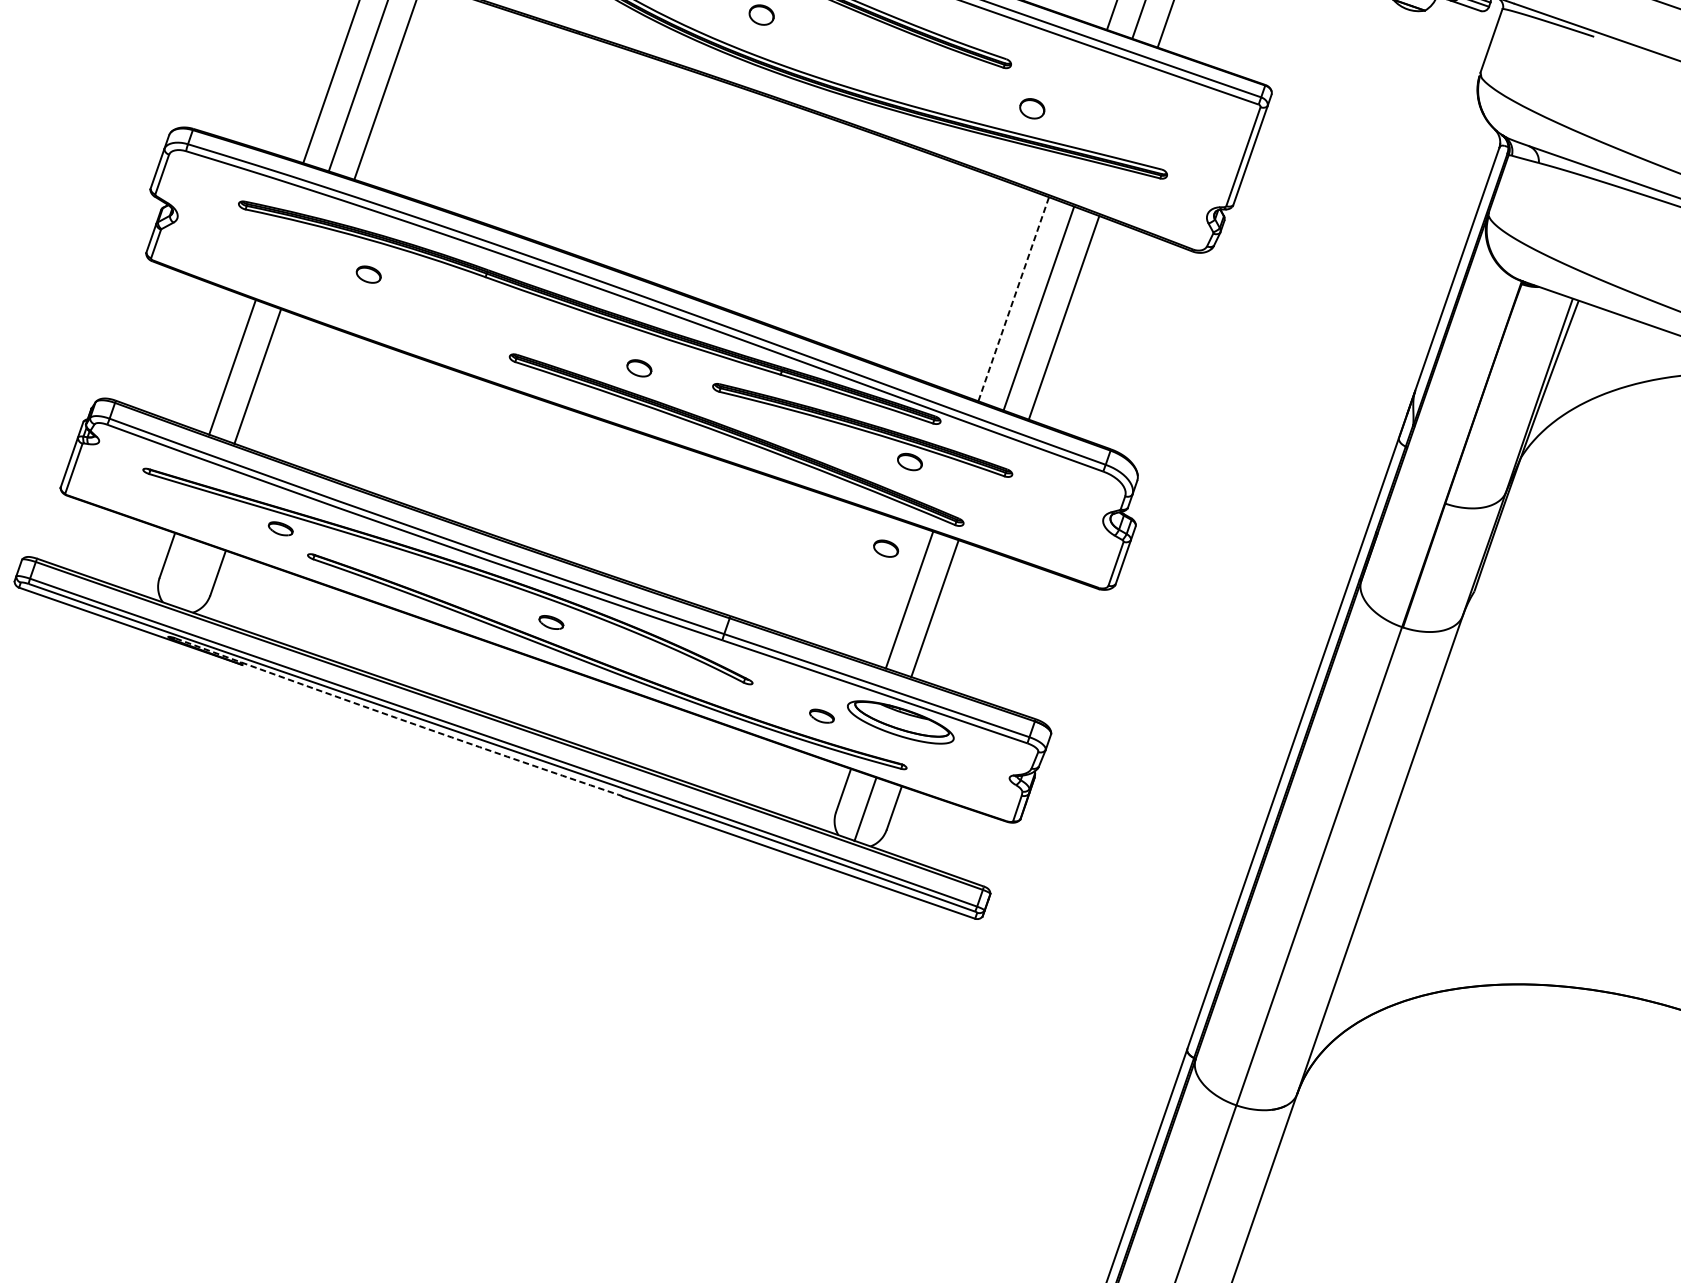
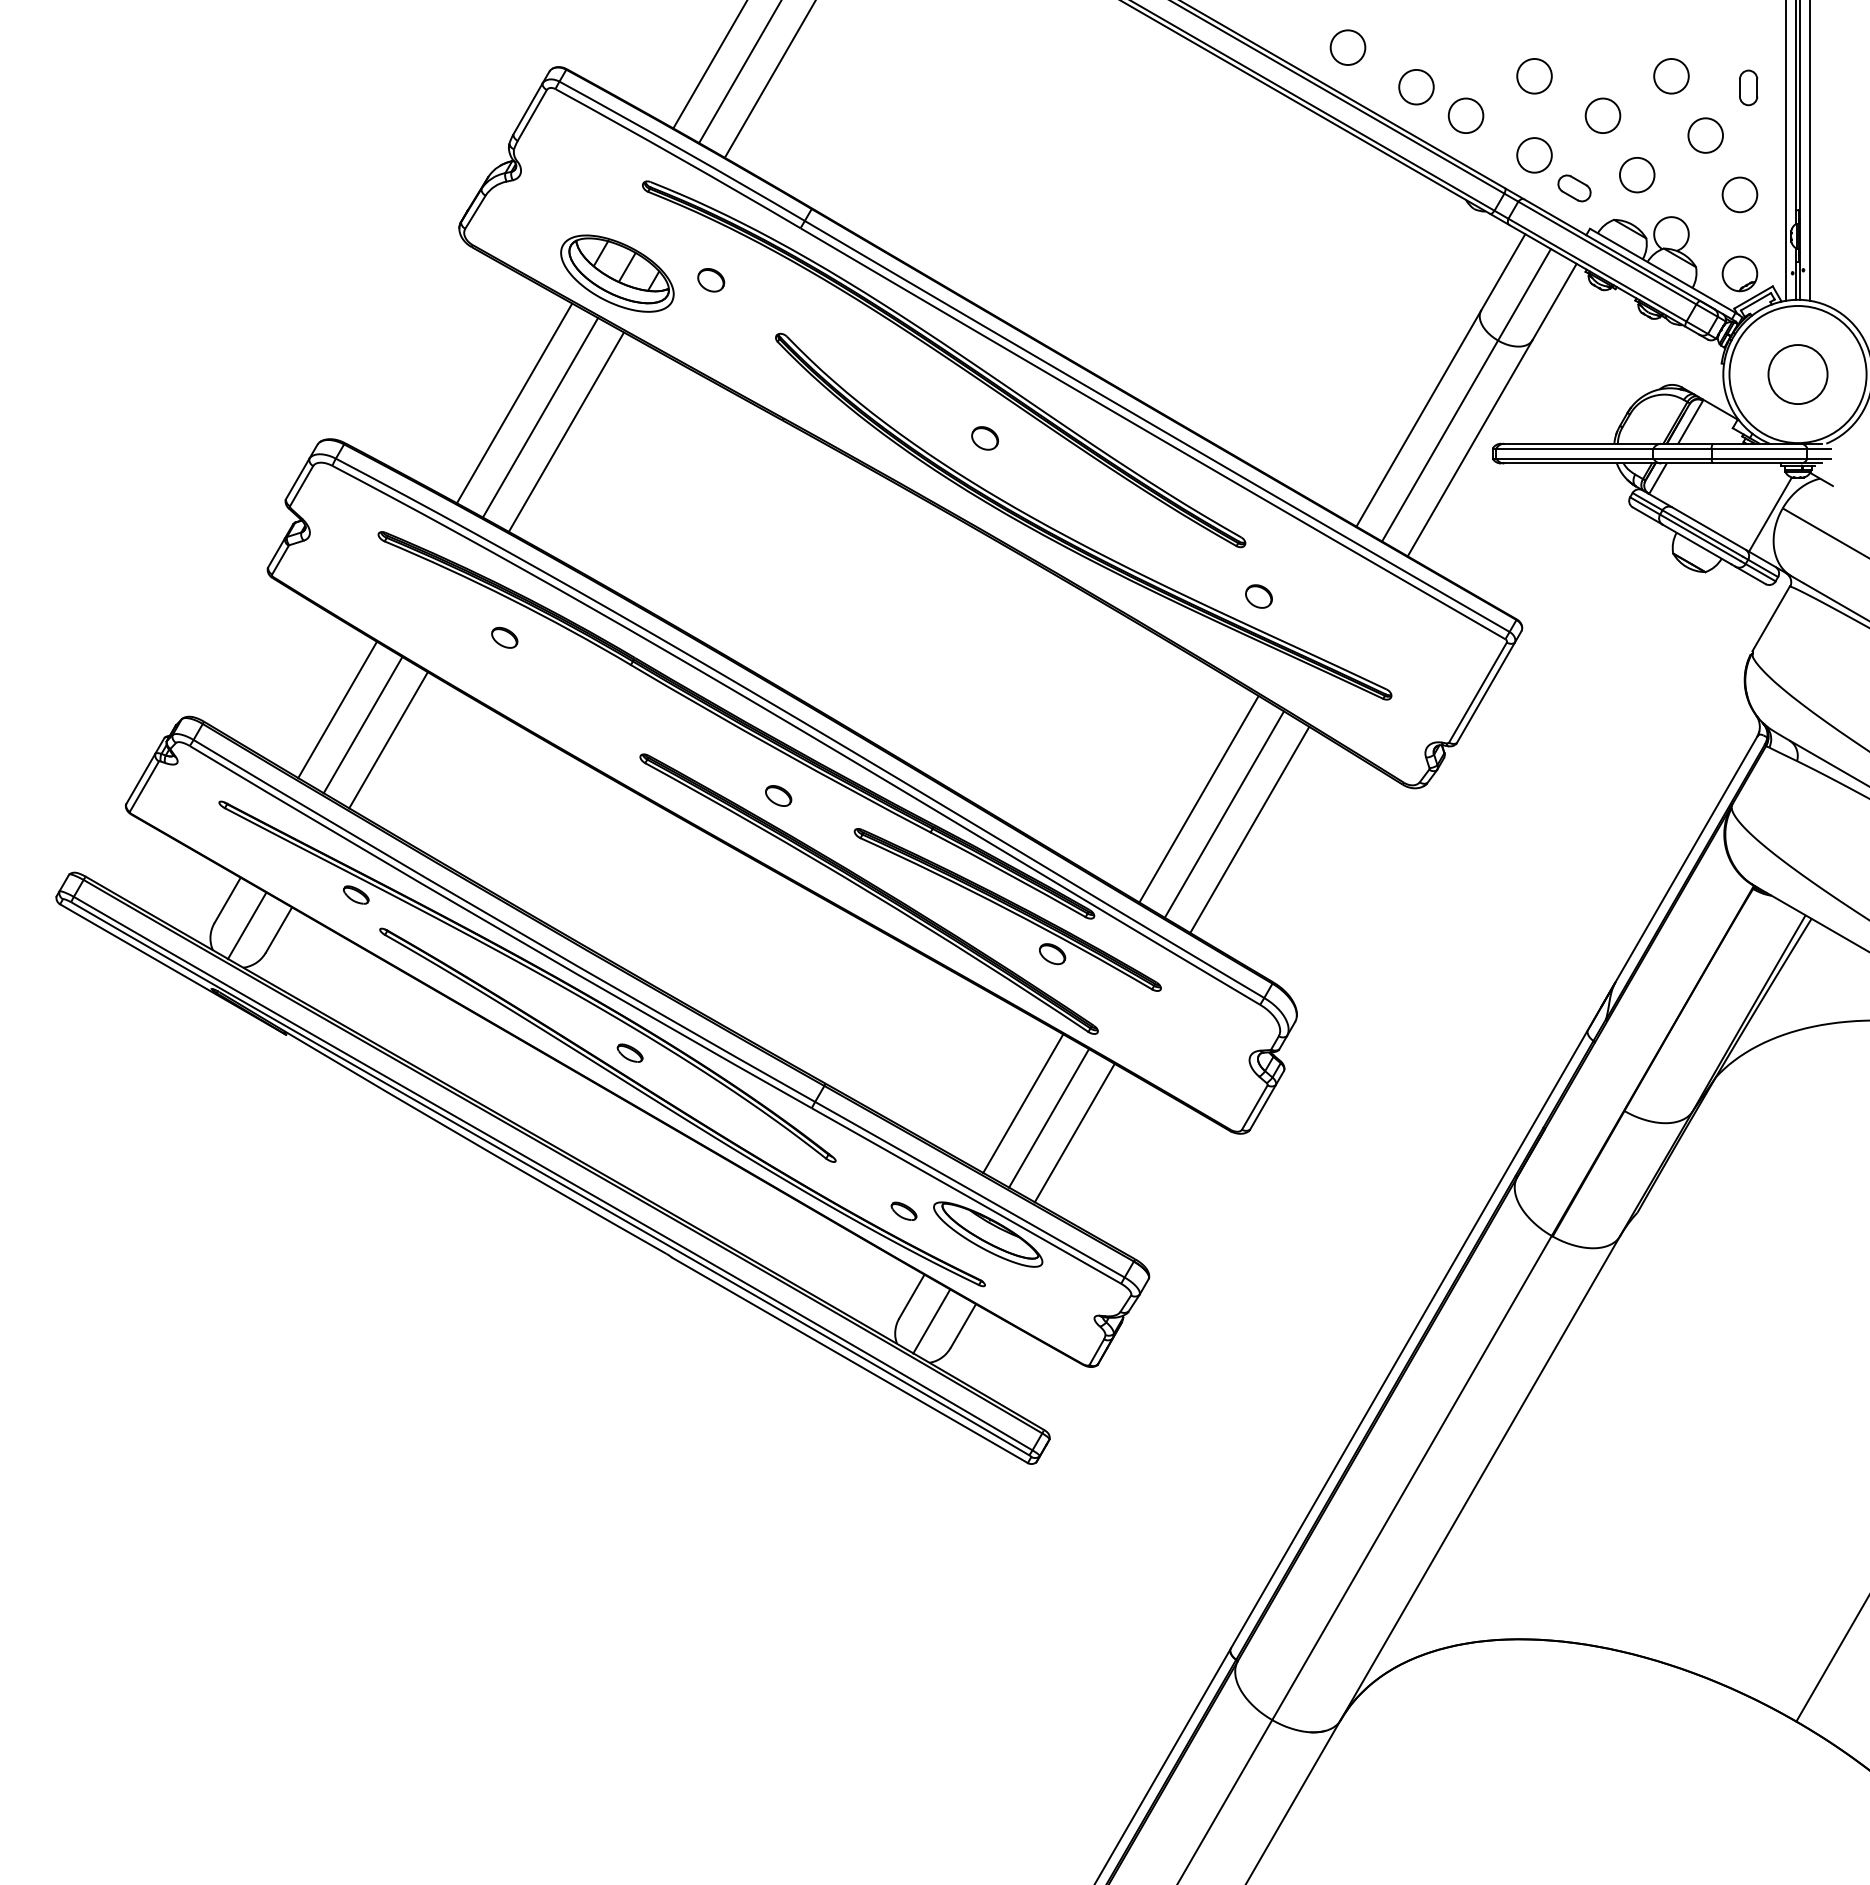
line: (1013, 299) -> (1198, 799), dashed -> solid
line: (283, 385) -> (388, 740), added
part: (886, 549) -> (1008, 1043), removed
line: (188, 574) -> (246, 925), added
line: (960, 617) -> (1074, 1133), added
arc: (396, 717) -> (442, 1124), dashed -> solid

